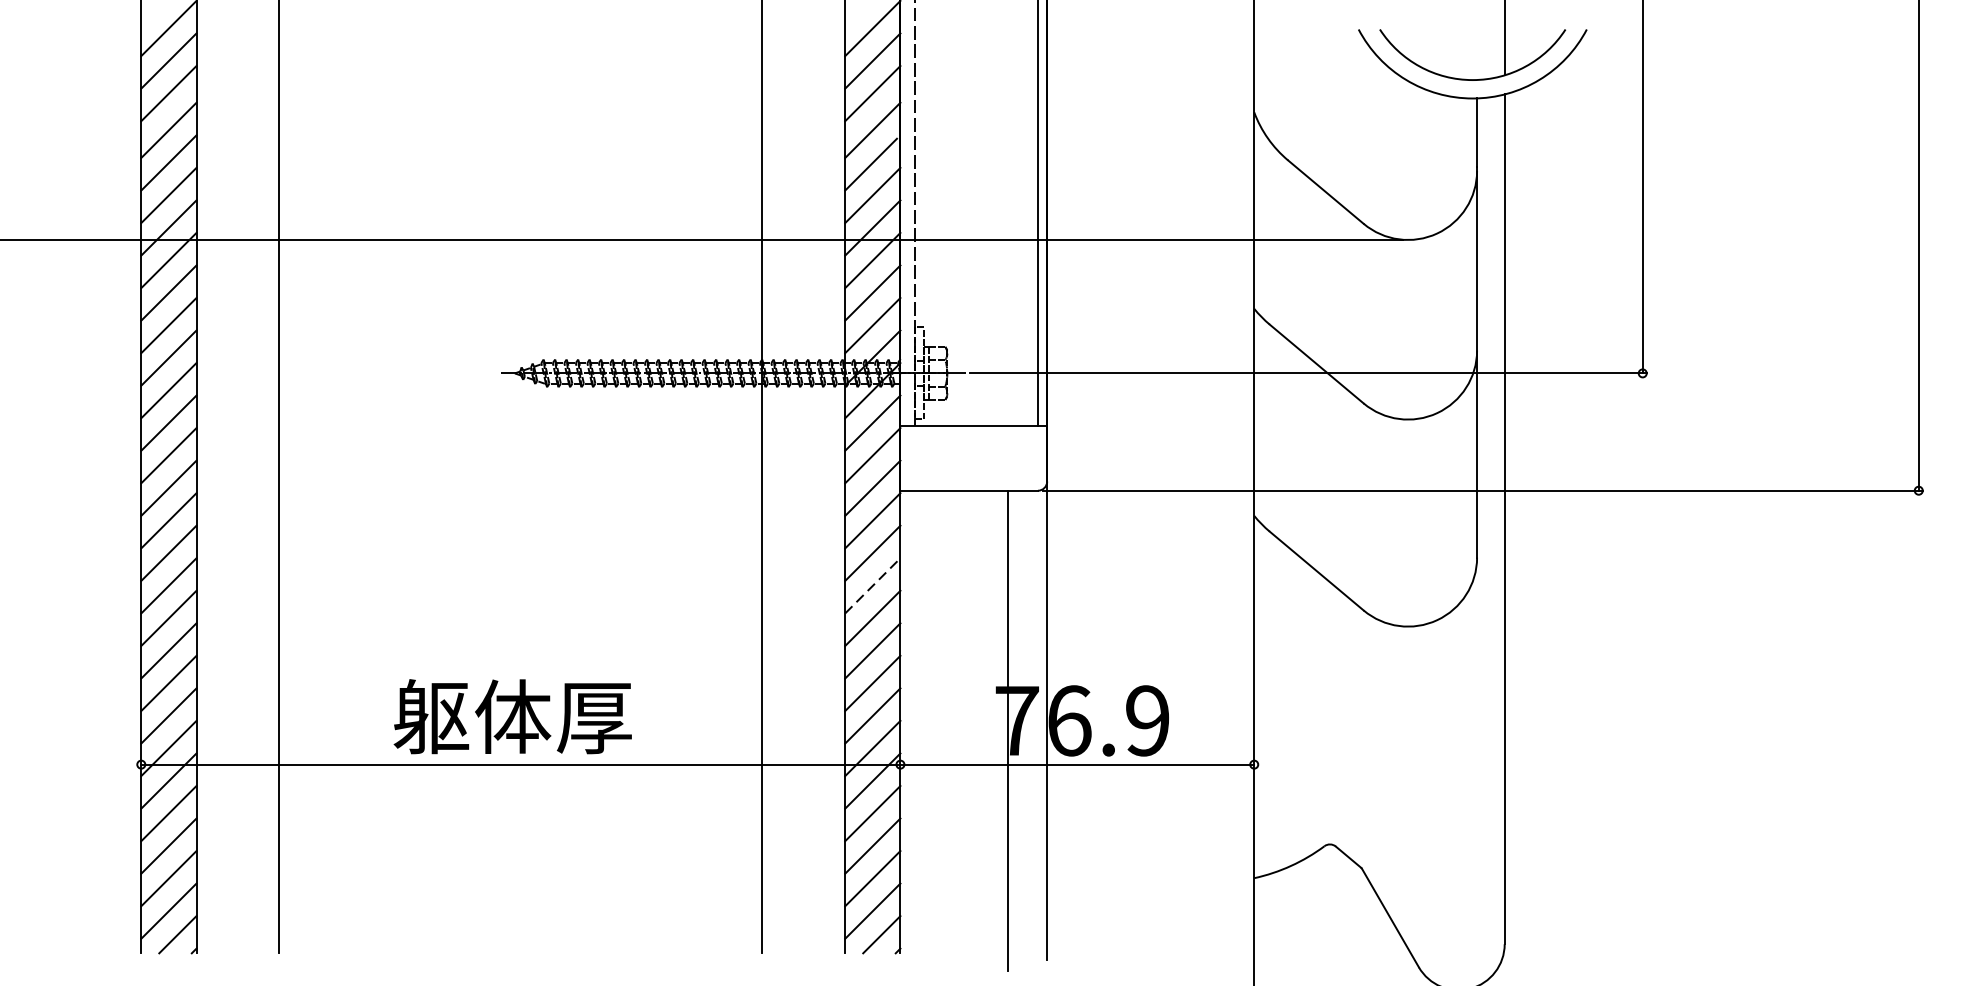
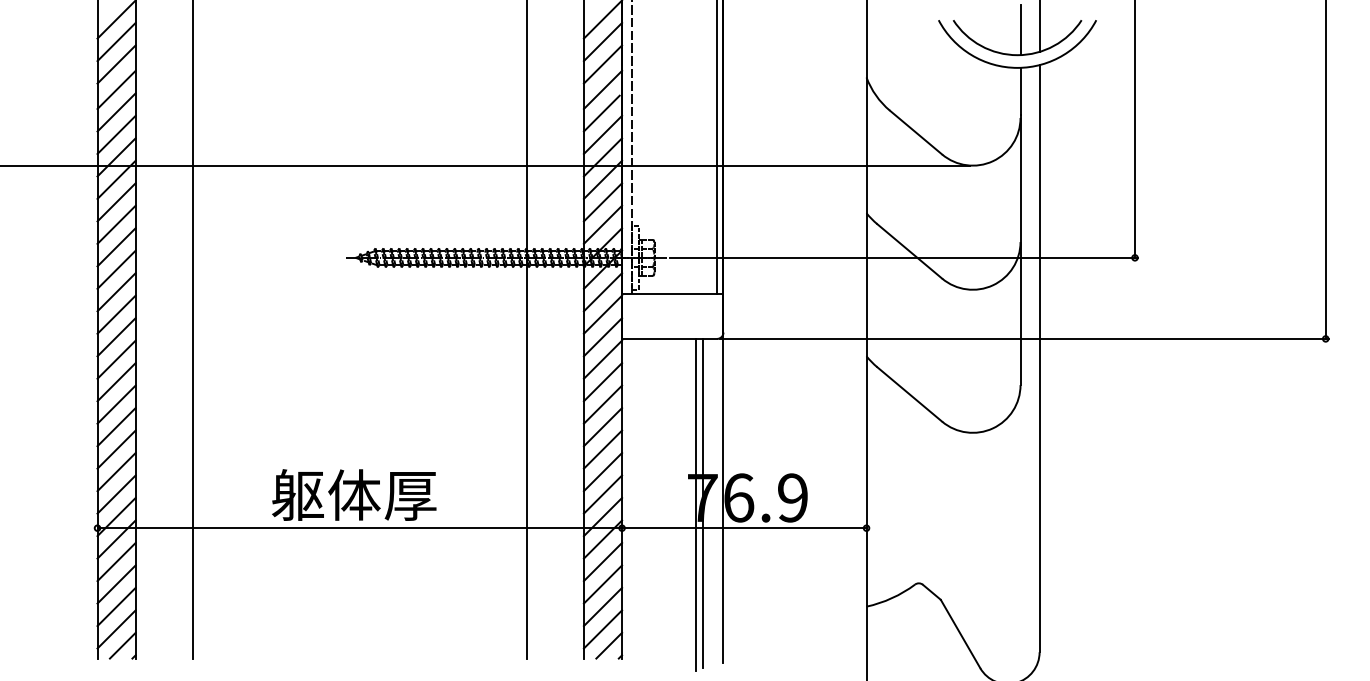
line: (1477, 44) -> (1020, 30), added
line: (873, 585) -> (603, 404), dashed -> solid
line: (1018, 728) -> (703, 503), added

